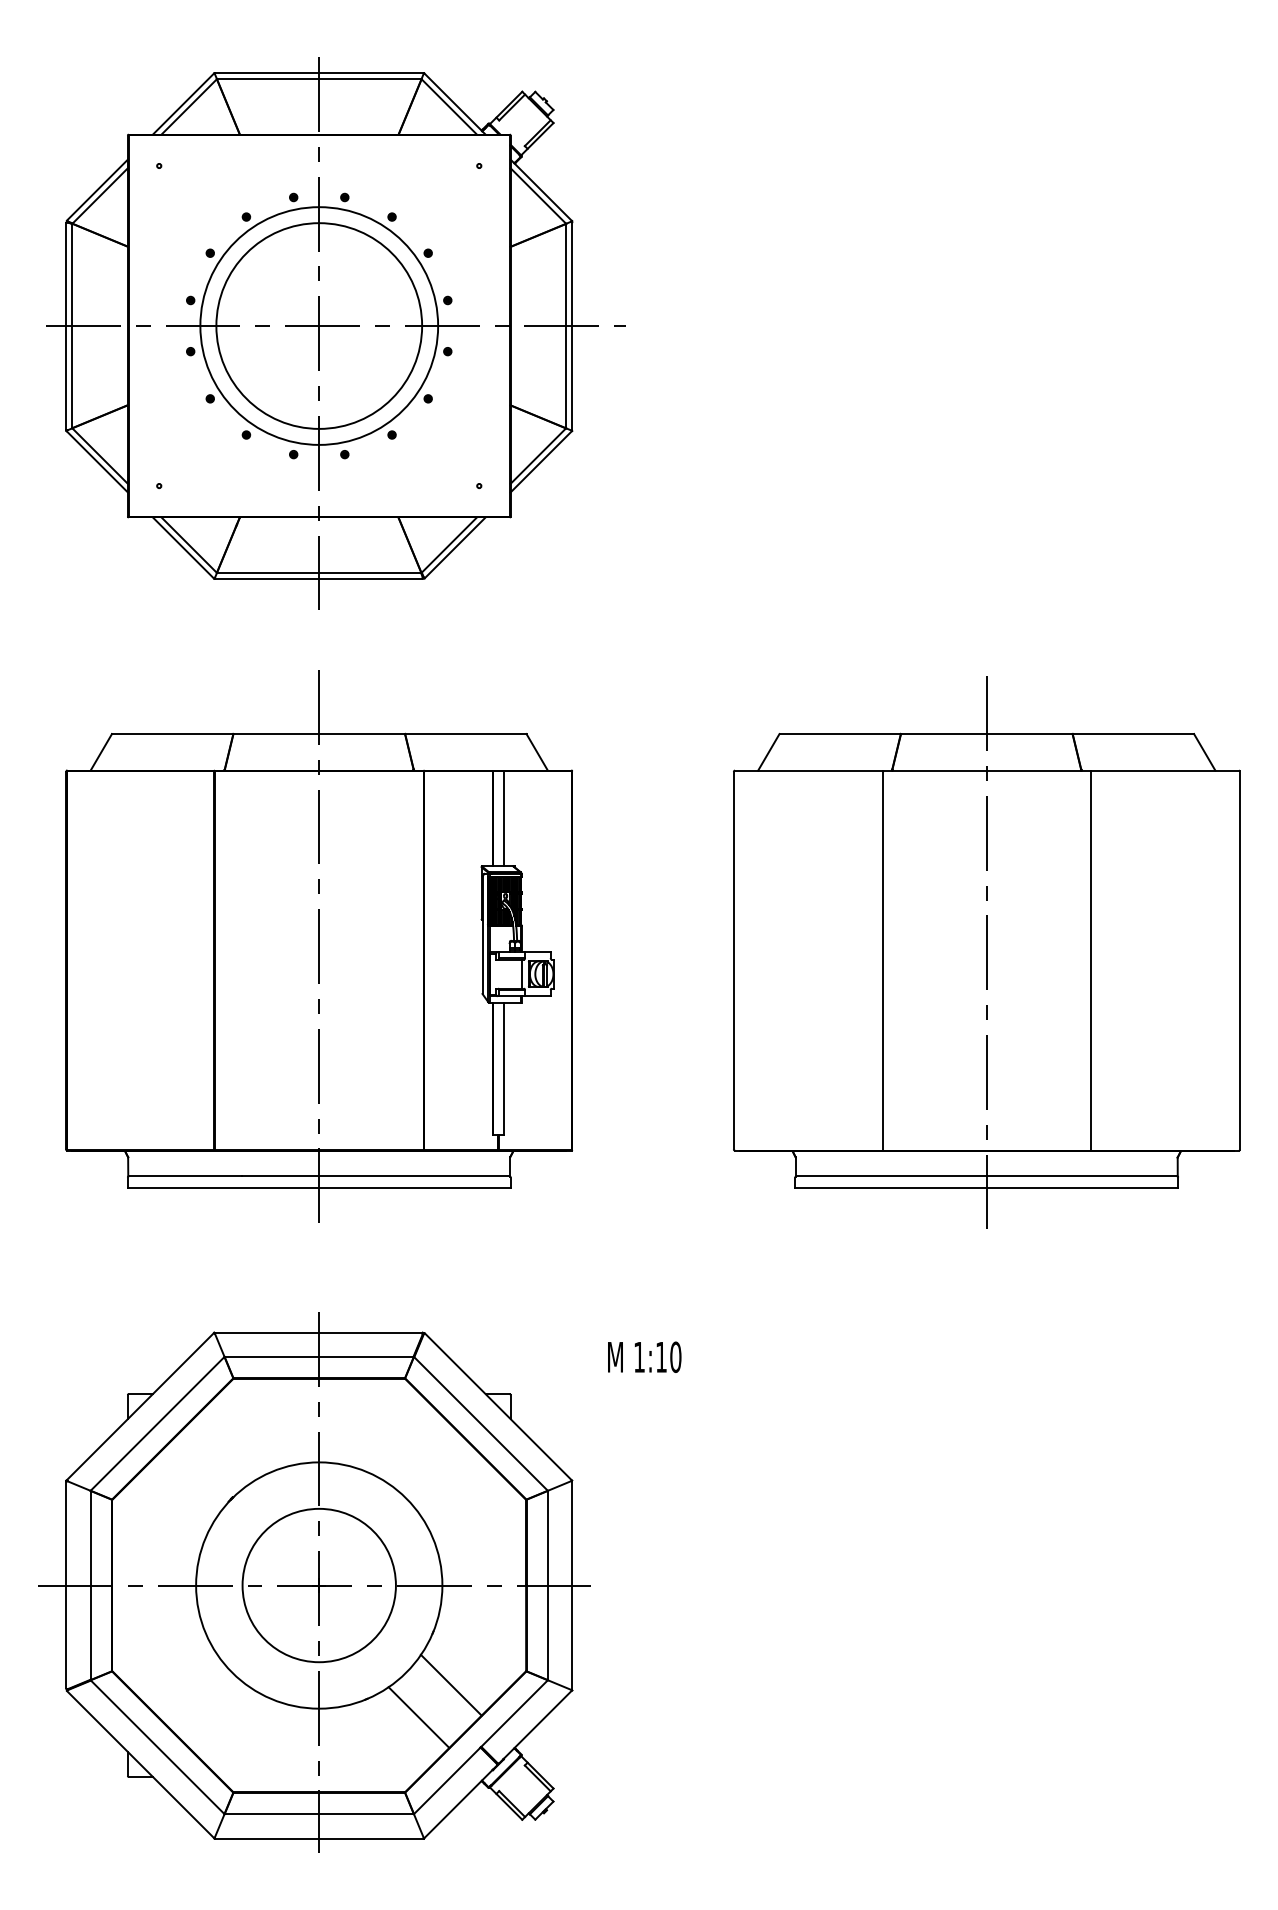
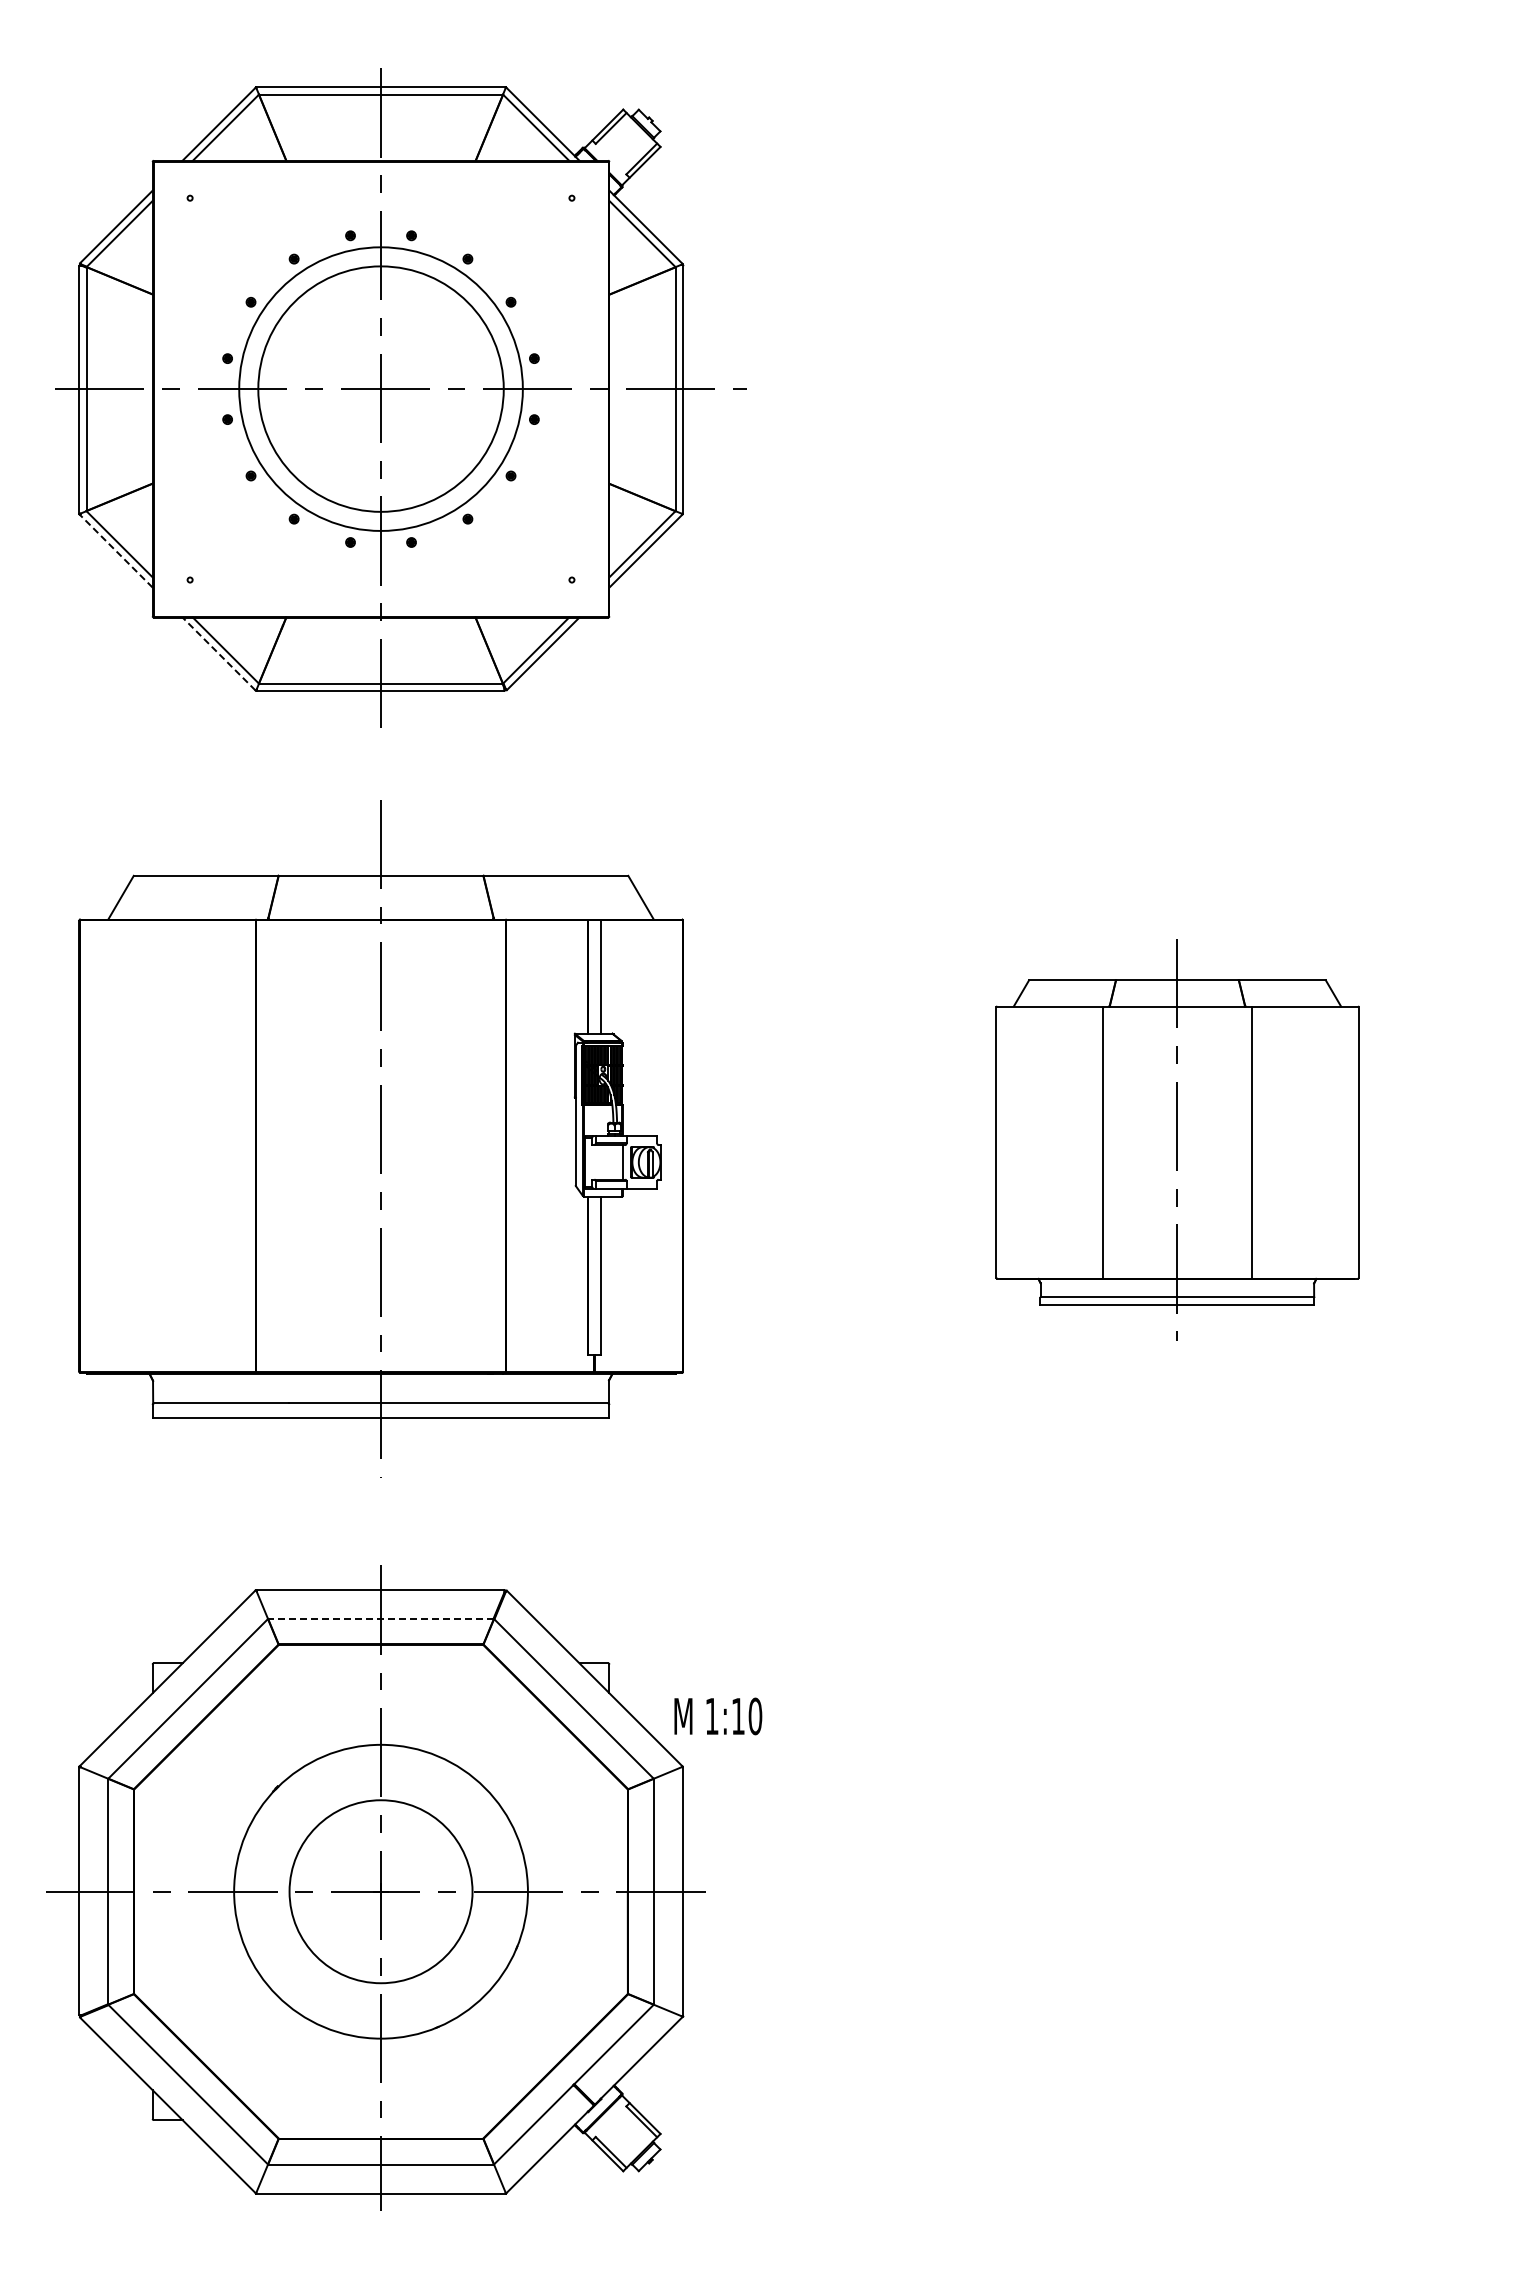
line: (97, 462) -> (116, 551), solid -> dashed
line: (183, 548) -> (219, 654), solid -> dashed
part: (986, 952) -> (1177, 1136), size x0.6
line: (319, 1356) -> (381, 1618), solid -> dashed
text: (644, 1357) -> (718, 1716), moved
line: (451, 1685) -> (538, 2010), removed
line: (418, 1717) -> (499, 2049), removed

